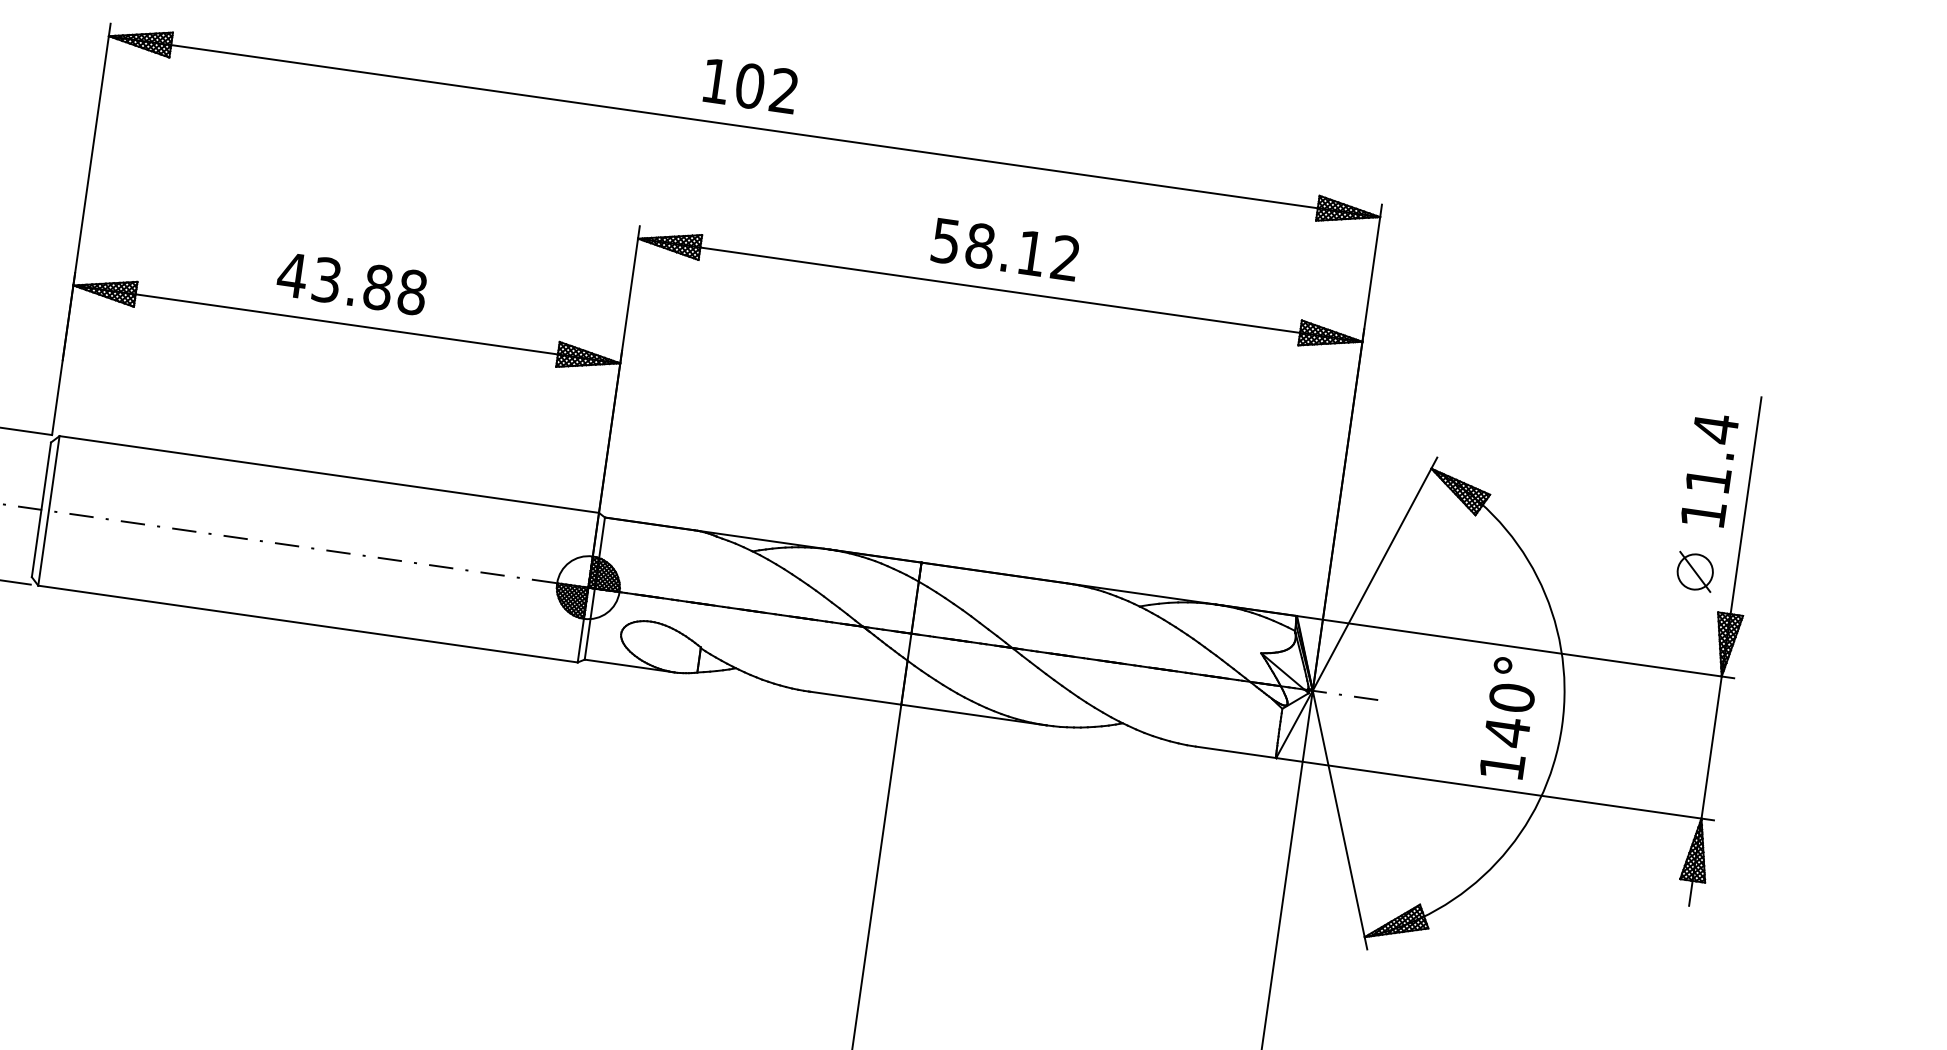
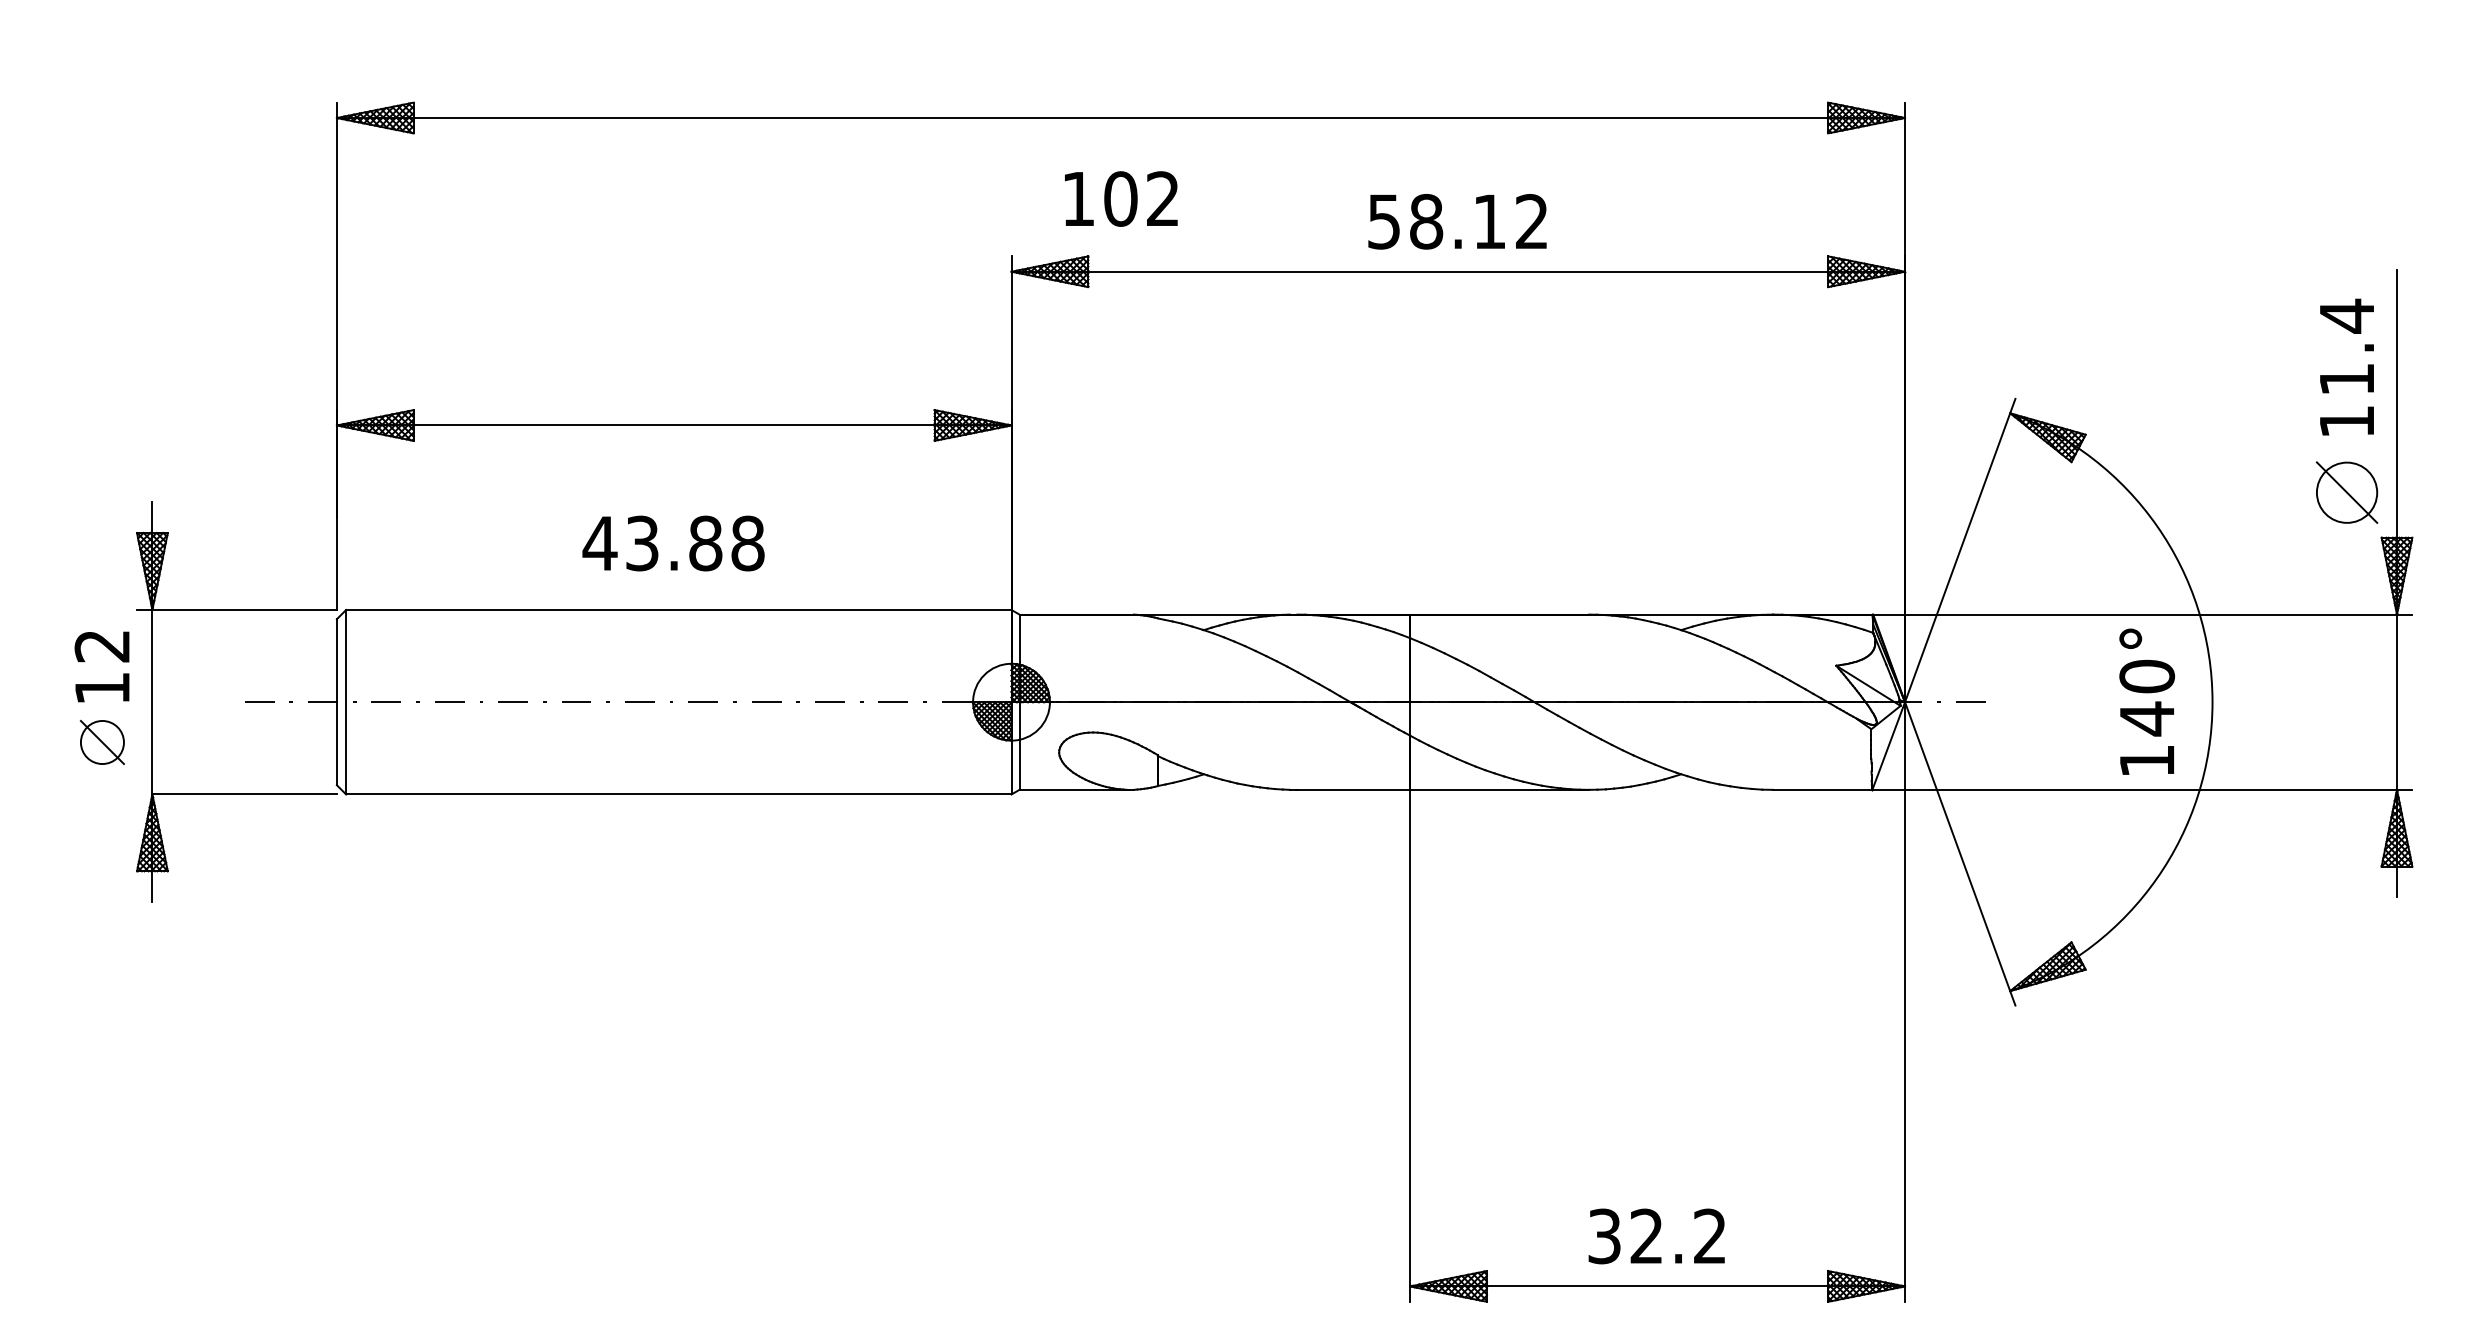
text: (750, 85) -> (1121, 198), moved
text: (352, 283) -> (673, 543), moved
part: (1694, 571) -> (2346, 492), size x1.4

